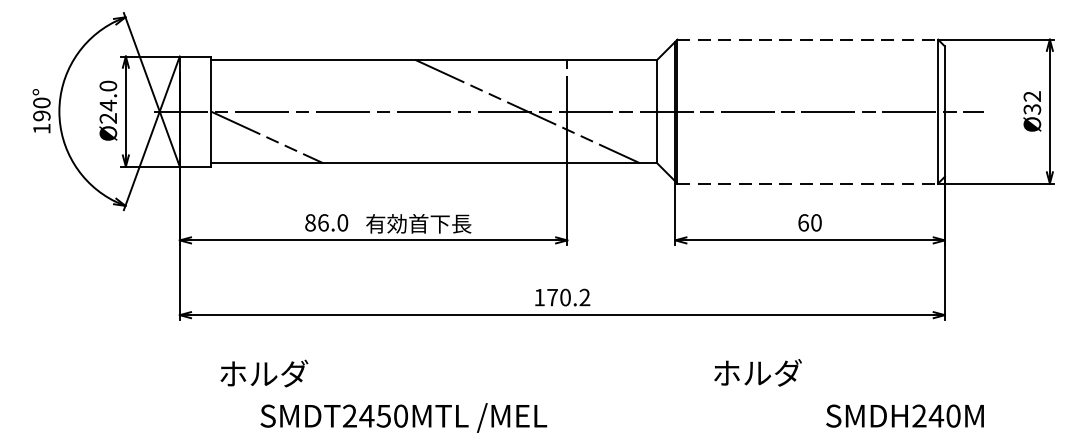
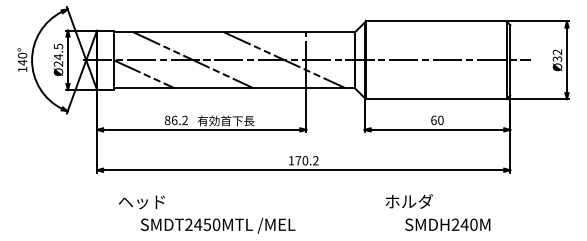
line: (808, 39) -> (436, 21), dashed -> solid
text: (108, 85) -> (58, 46), Ø24.0 -> Ø24.5
line: (358, 111) -> (193, 60), added
text: (41, 115) -> (22, 62), 190° -> 140°
line: (808, 184) -> (436, 99), dashed -> solid
text: (341, 223) -> (184, 120), 86.0 -> 86.2
text: (263, 372) -> (142, 201), ホルダ -> ヘッド
text: (904, 415) -> (447, 224), moved

